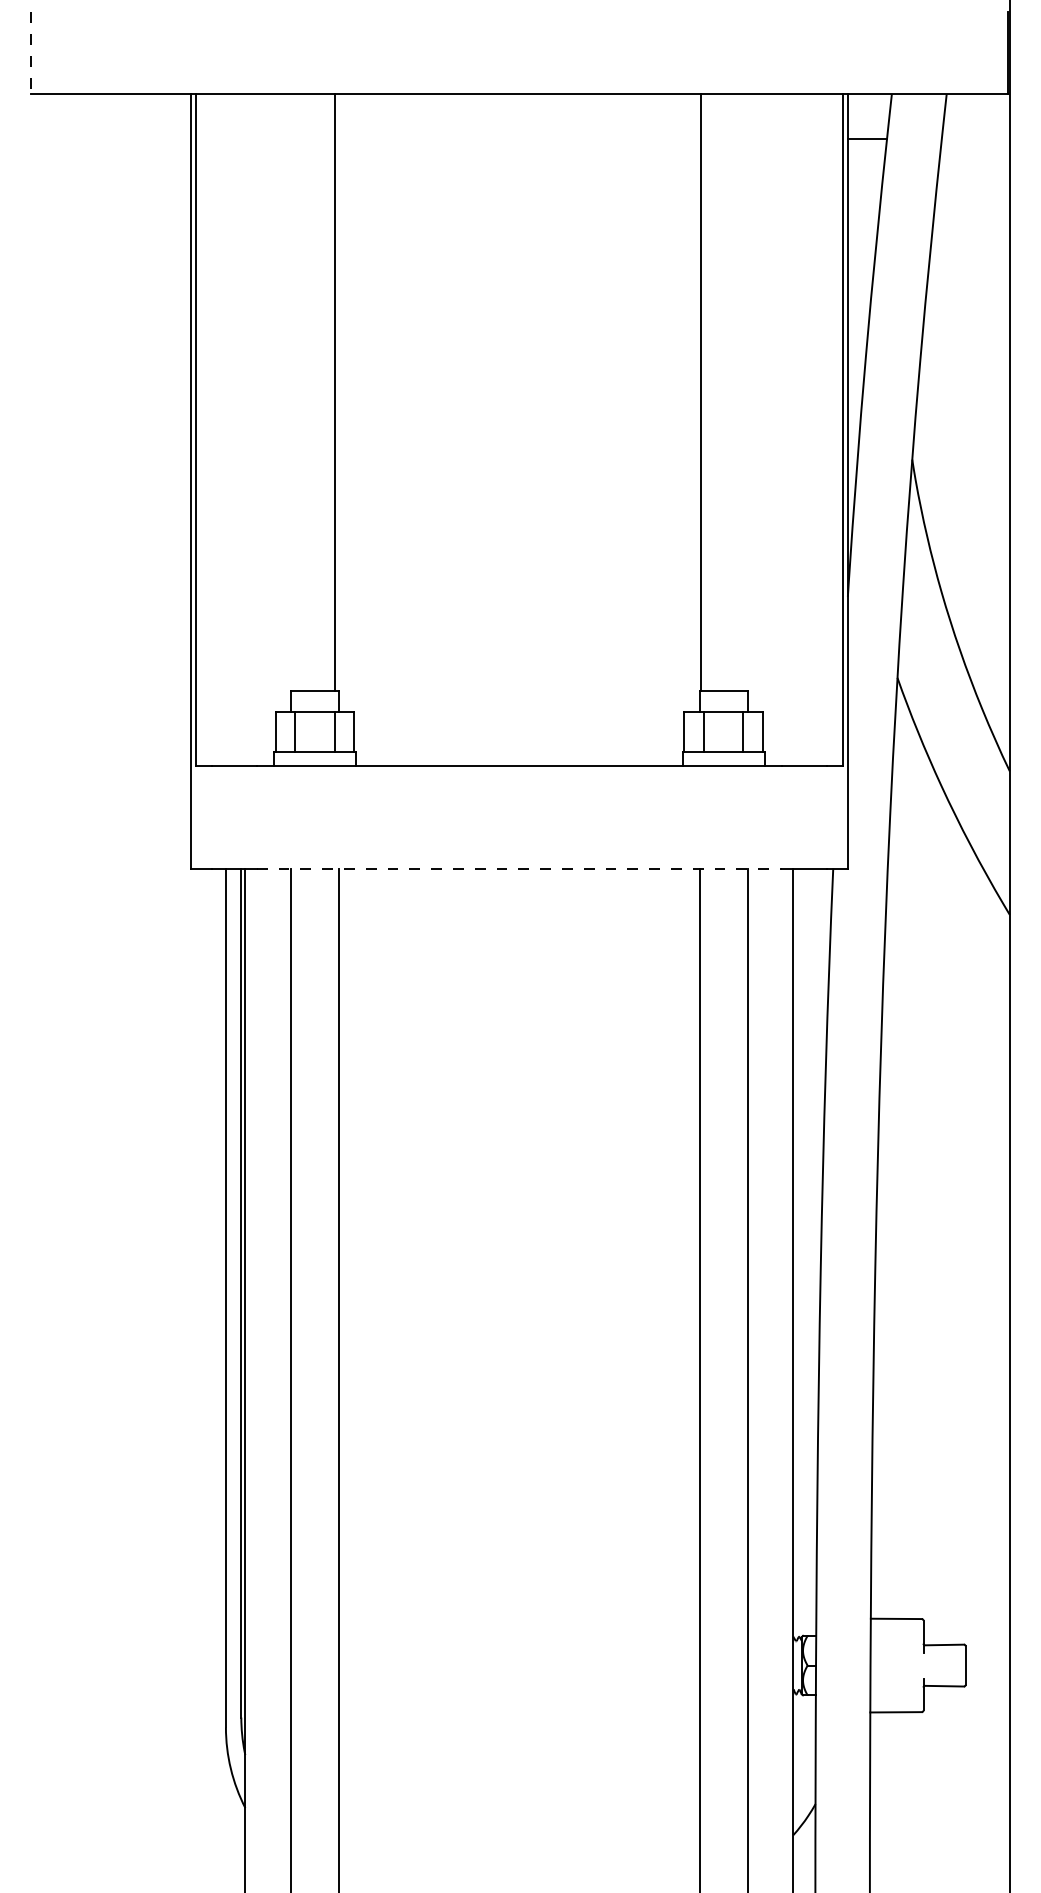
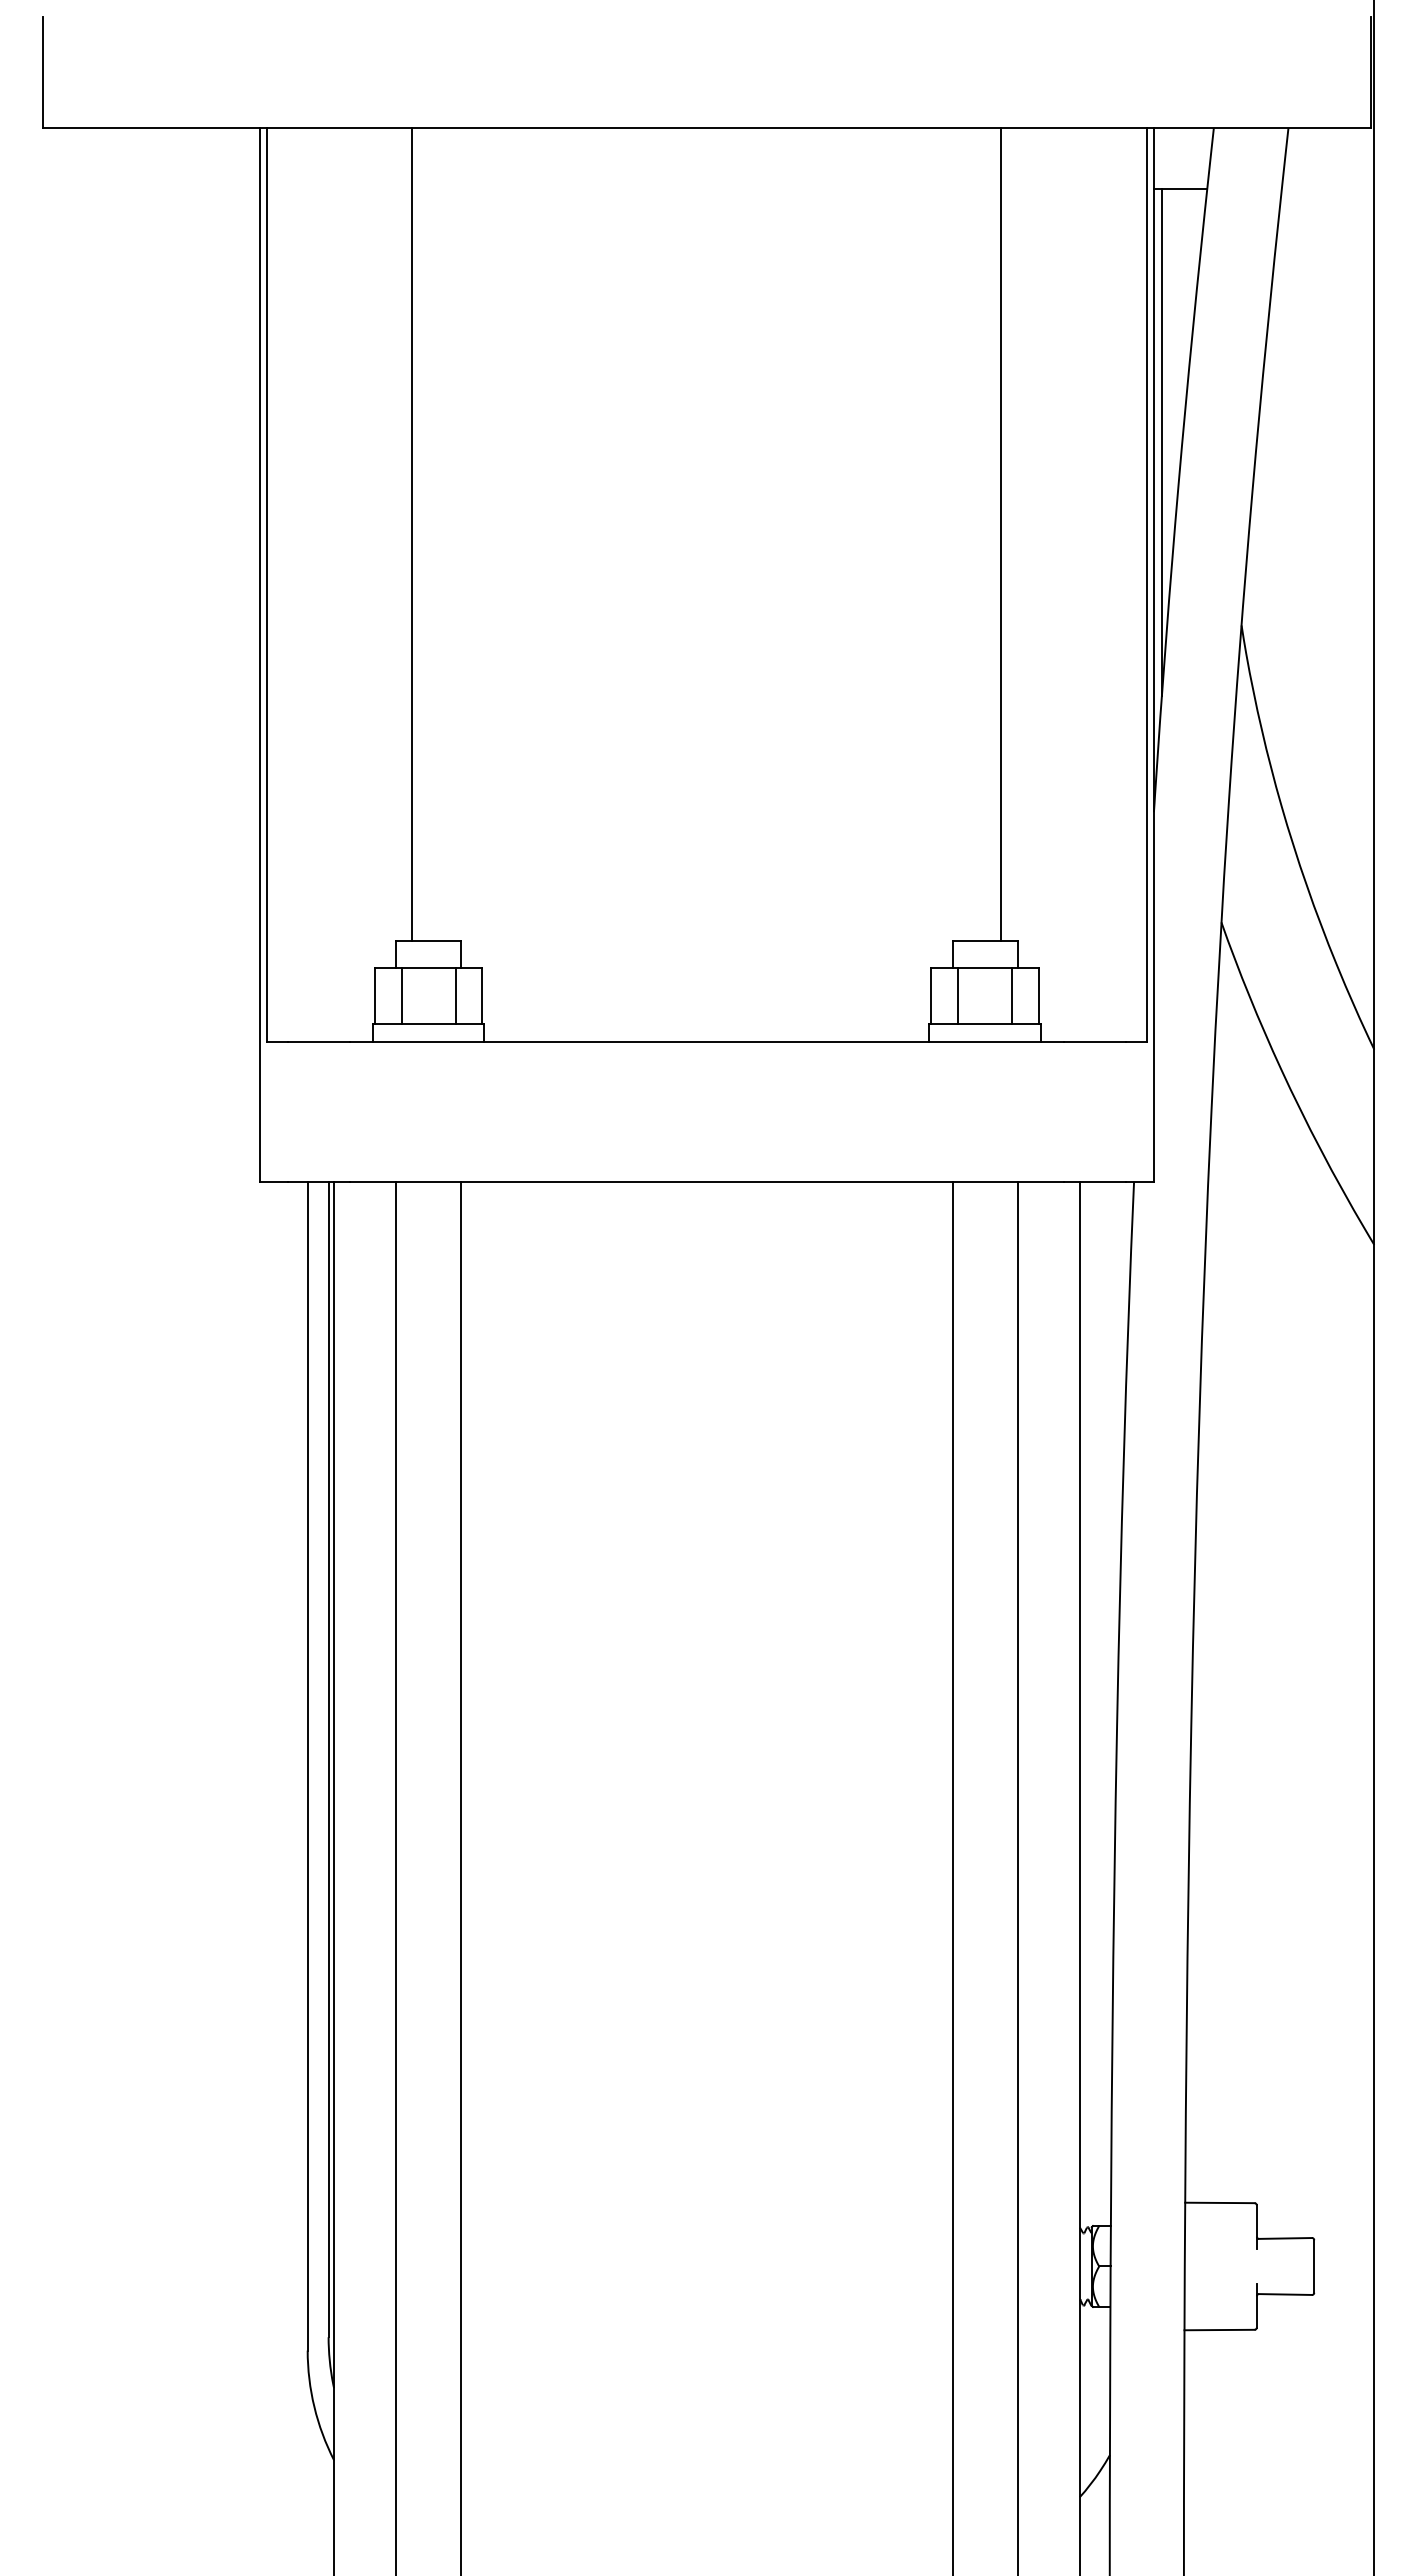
line: (31, 53) -> (42, 72), dashed -> solid
line: (853, 325) -> (1161, 442), added
line: (335, 392) -> (412, 534), moved
line: (701, 392) -> (1001, 534), moved
line: (519, 868) -> (707, 1181), dashed -> solid

